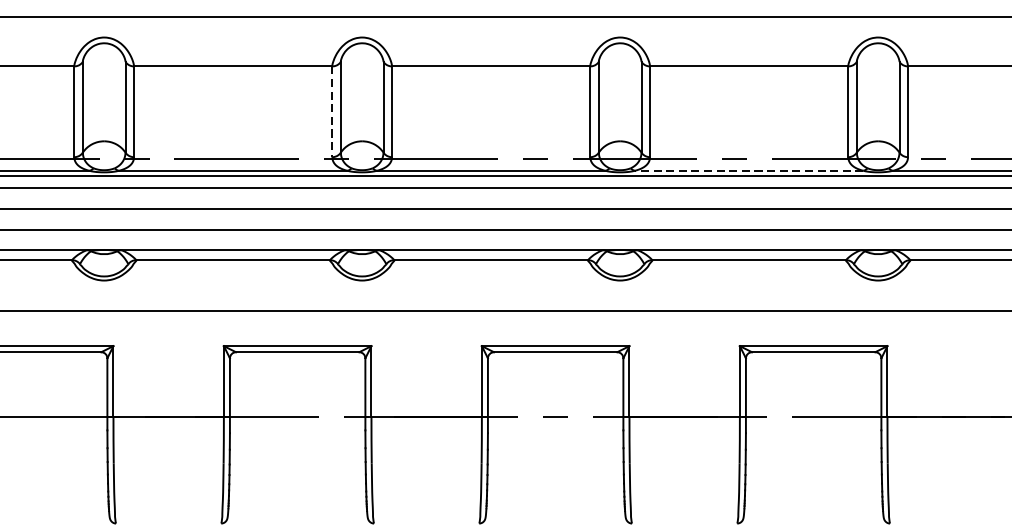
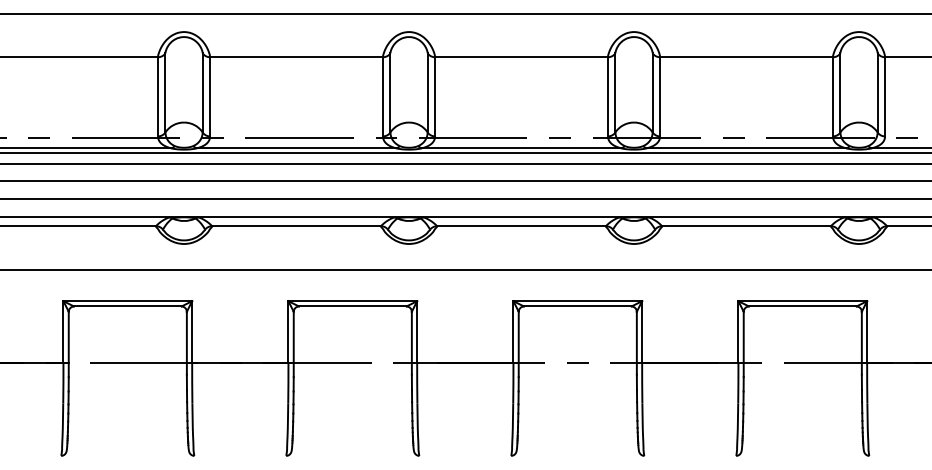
line: (332, 111) -> (383, 96), dashed -> solid
line: (749, 171) -> (746, 148), dashed -> solid

